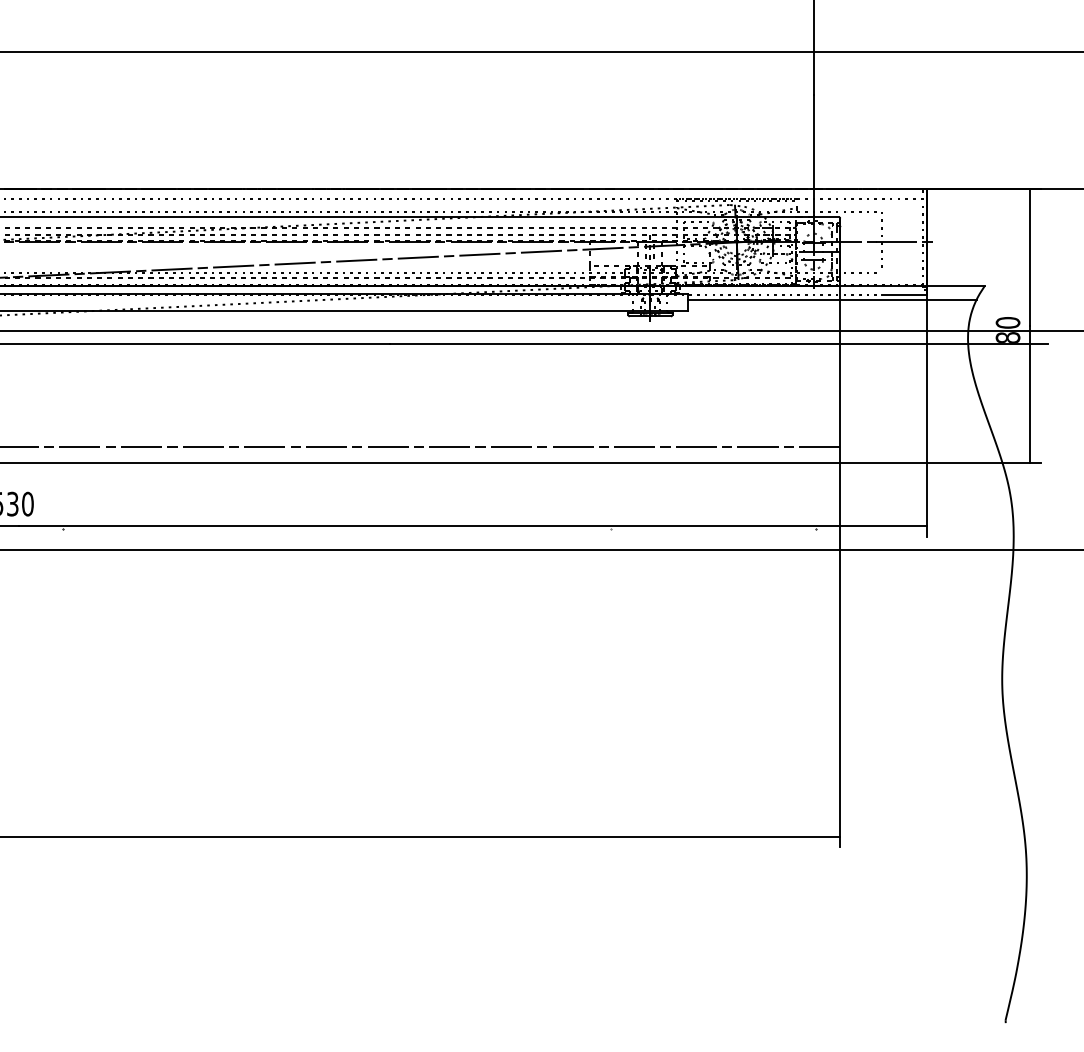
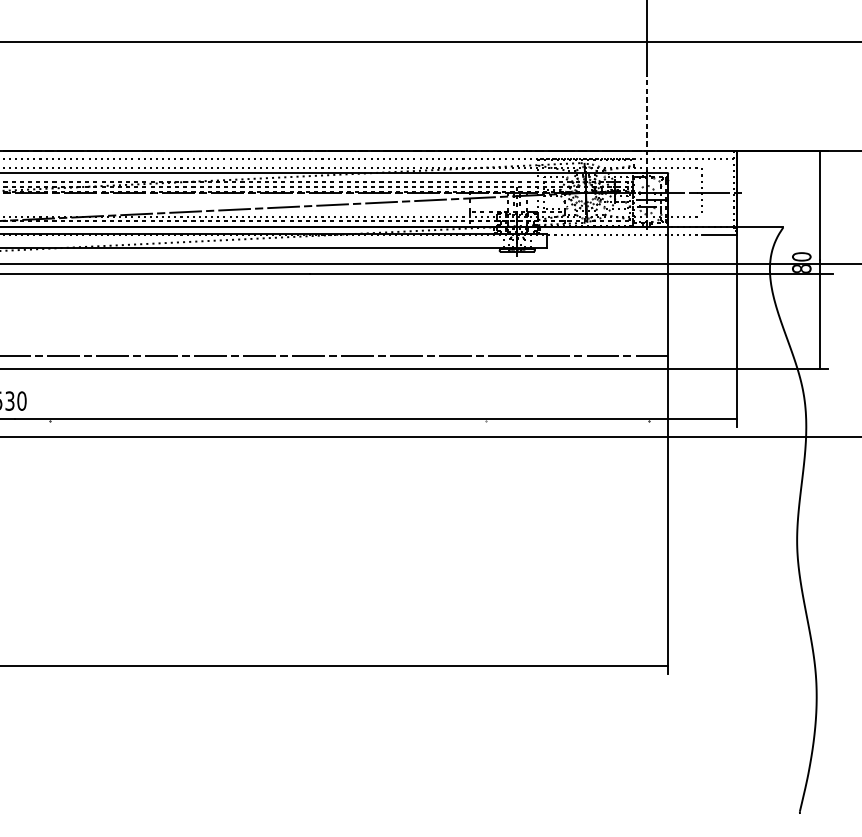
line: (813, 155) -> (647, 123), solid -> dashed
line: (832, 299) -> (662, 238), removed

